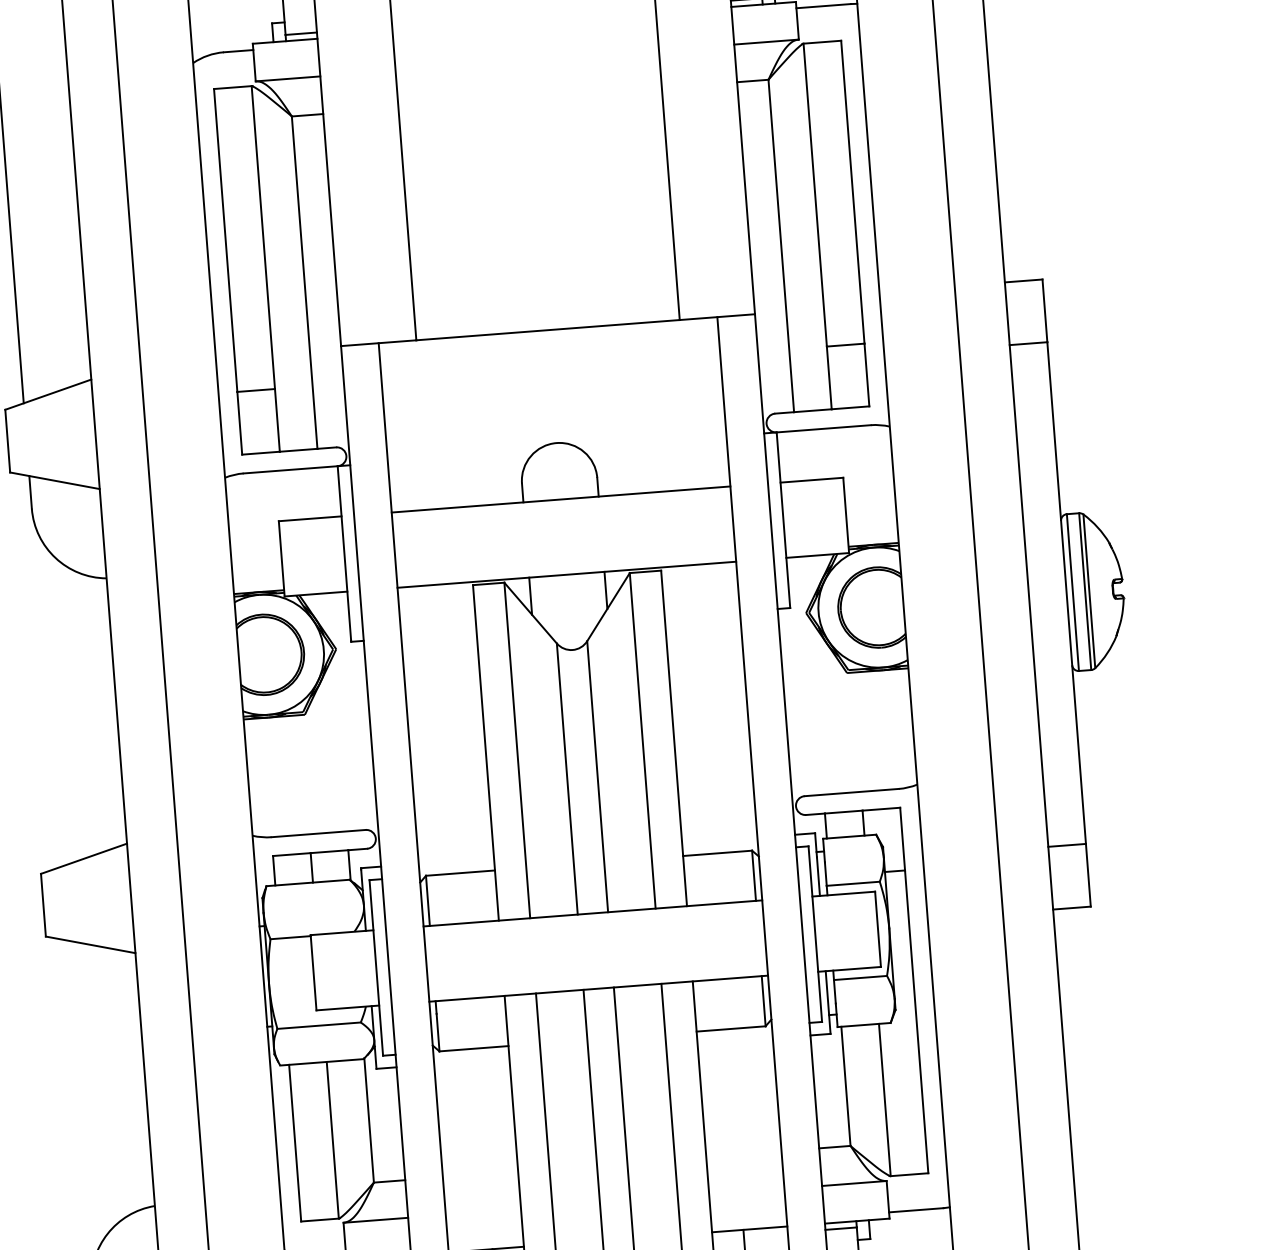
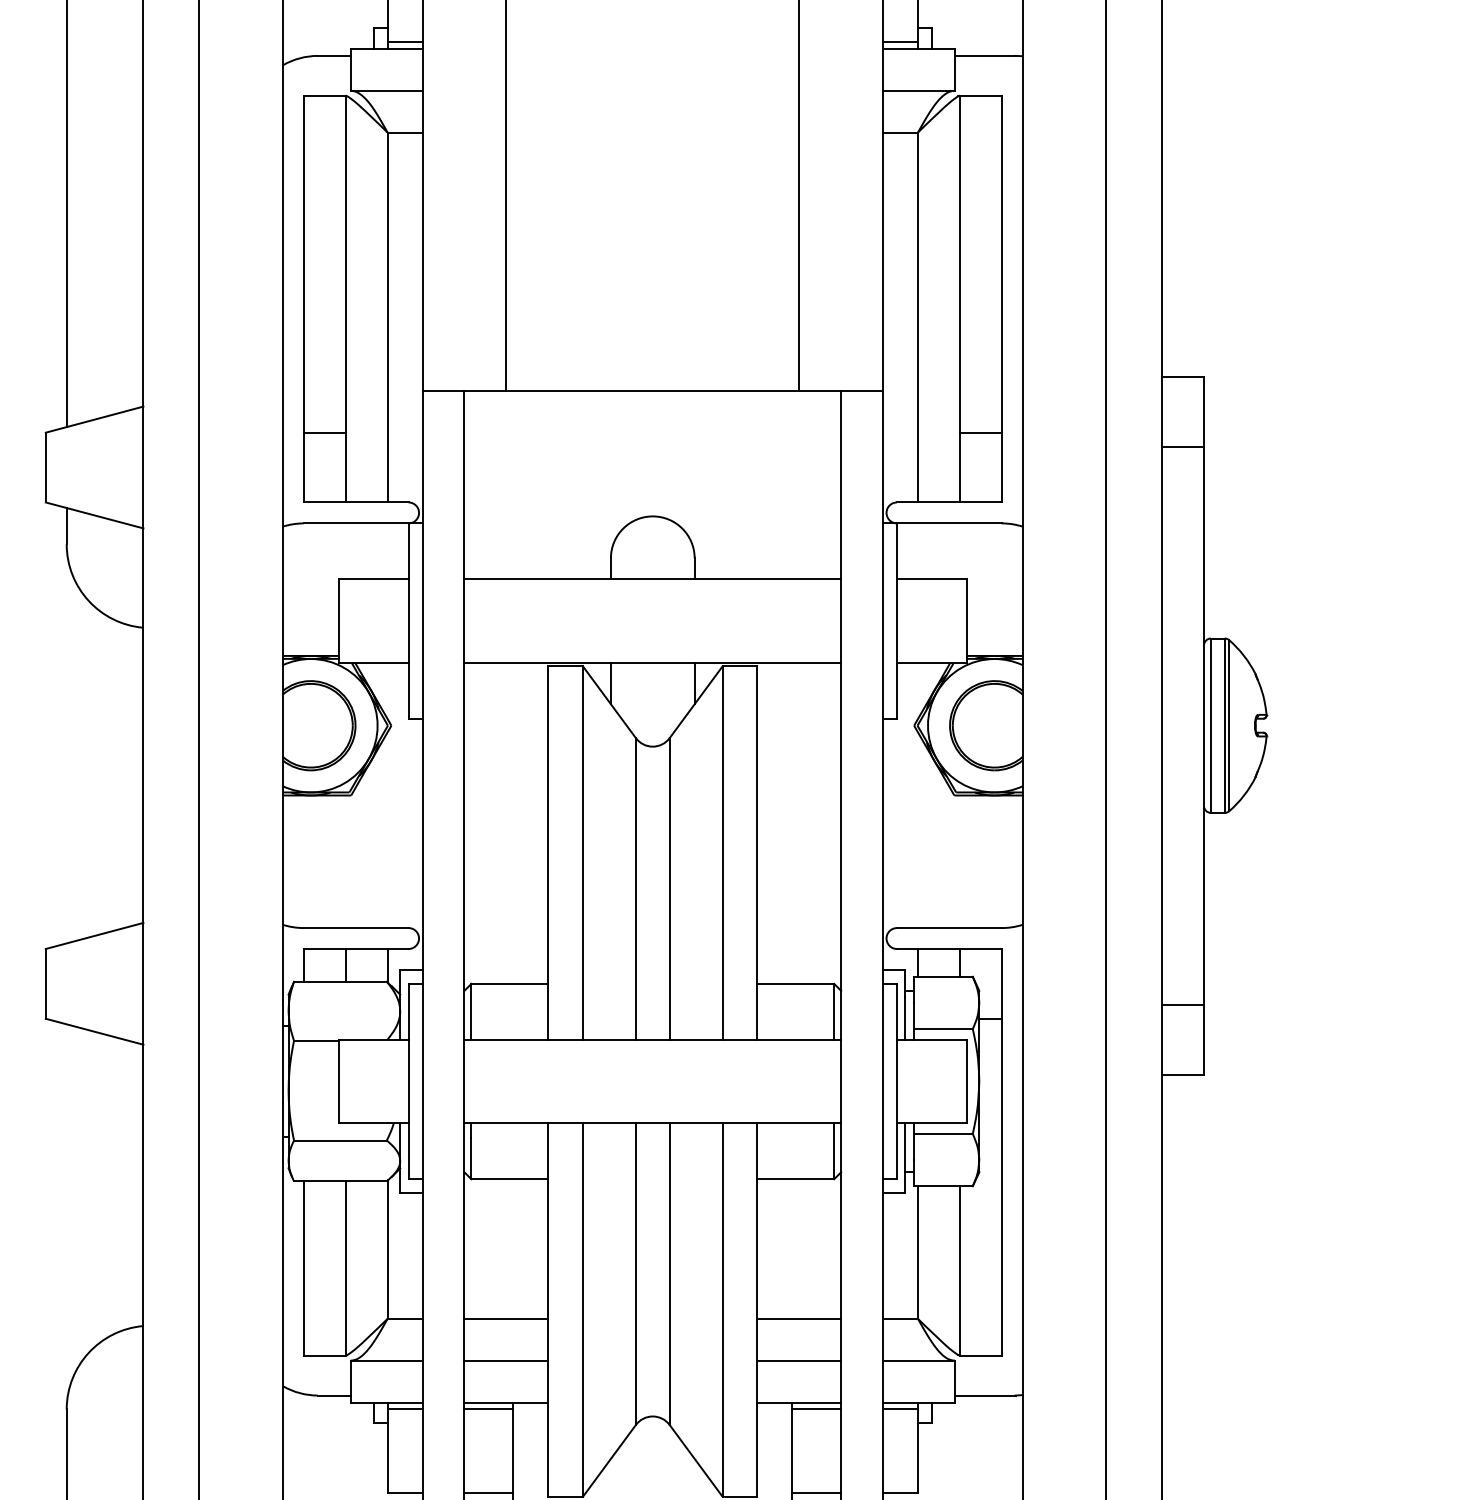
line: (744, 1153) -> (799, 1318), added
line: (480, 1174) -> (506, 1318), added
line: (746, 1191) -> (799, 1360), added
line: (483, 1211) -> (506, 1360), added
line: (765, 1234) -> (816, 1409), added

